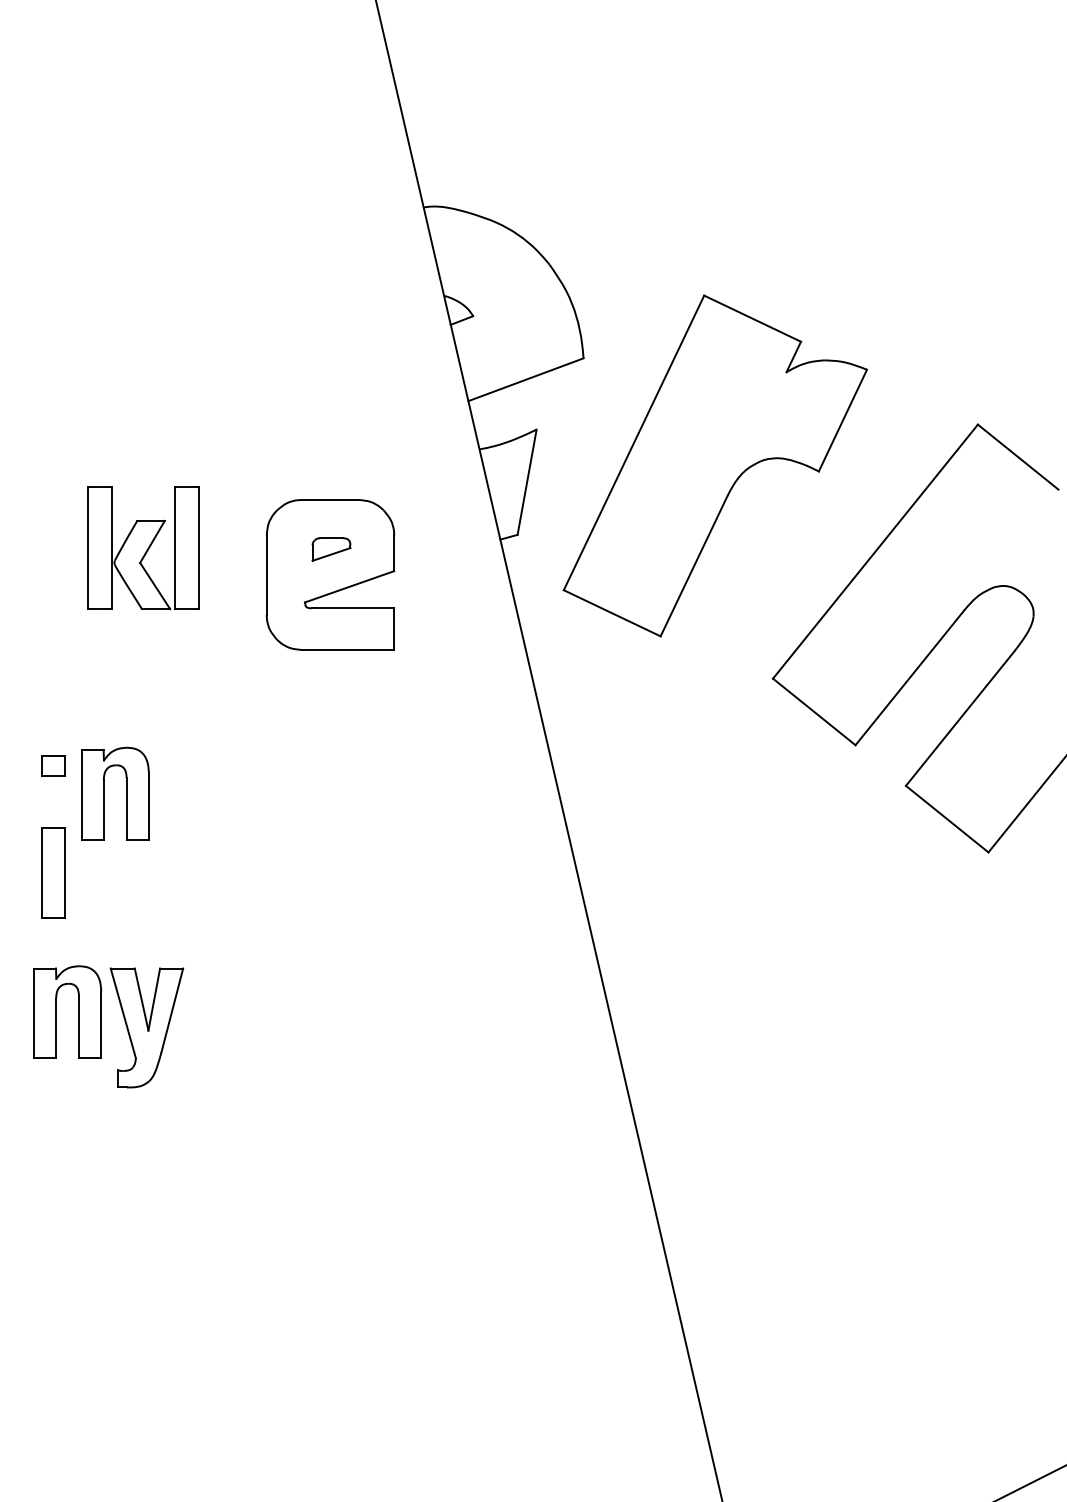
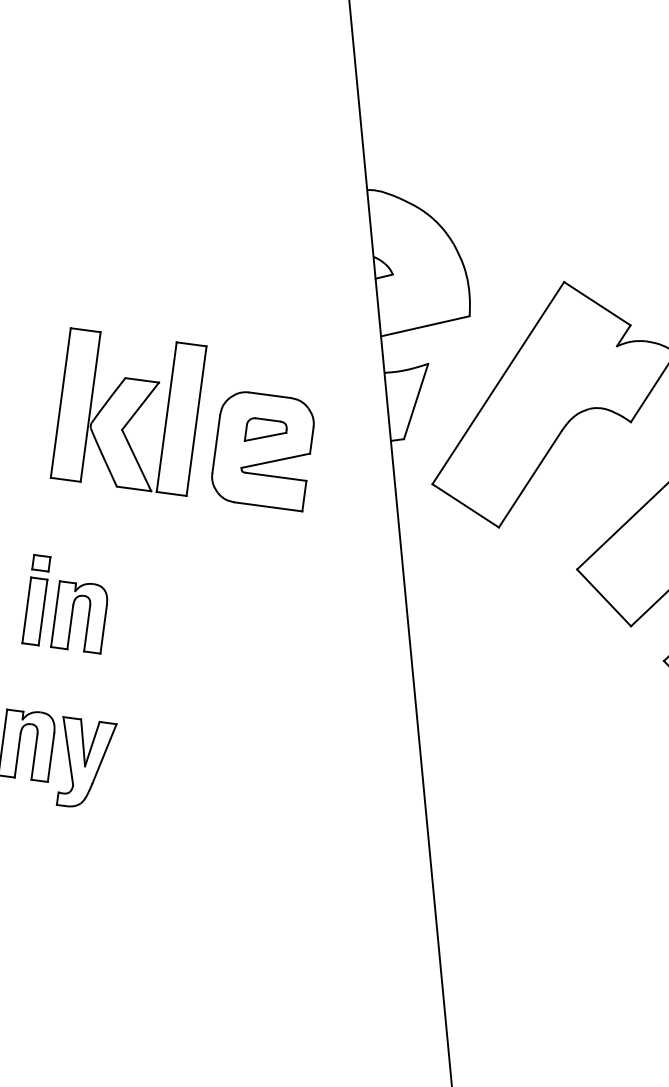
part: (143, 547) -> (128, 411), size x1.67
part: (331, 549) -> (266, 431), size x1.43
part: (104, 793) -> (72, 615), moved
part: (53, 872) -> (34, 611), moved

